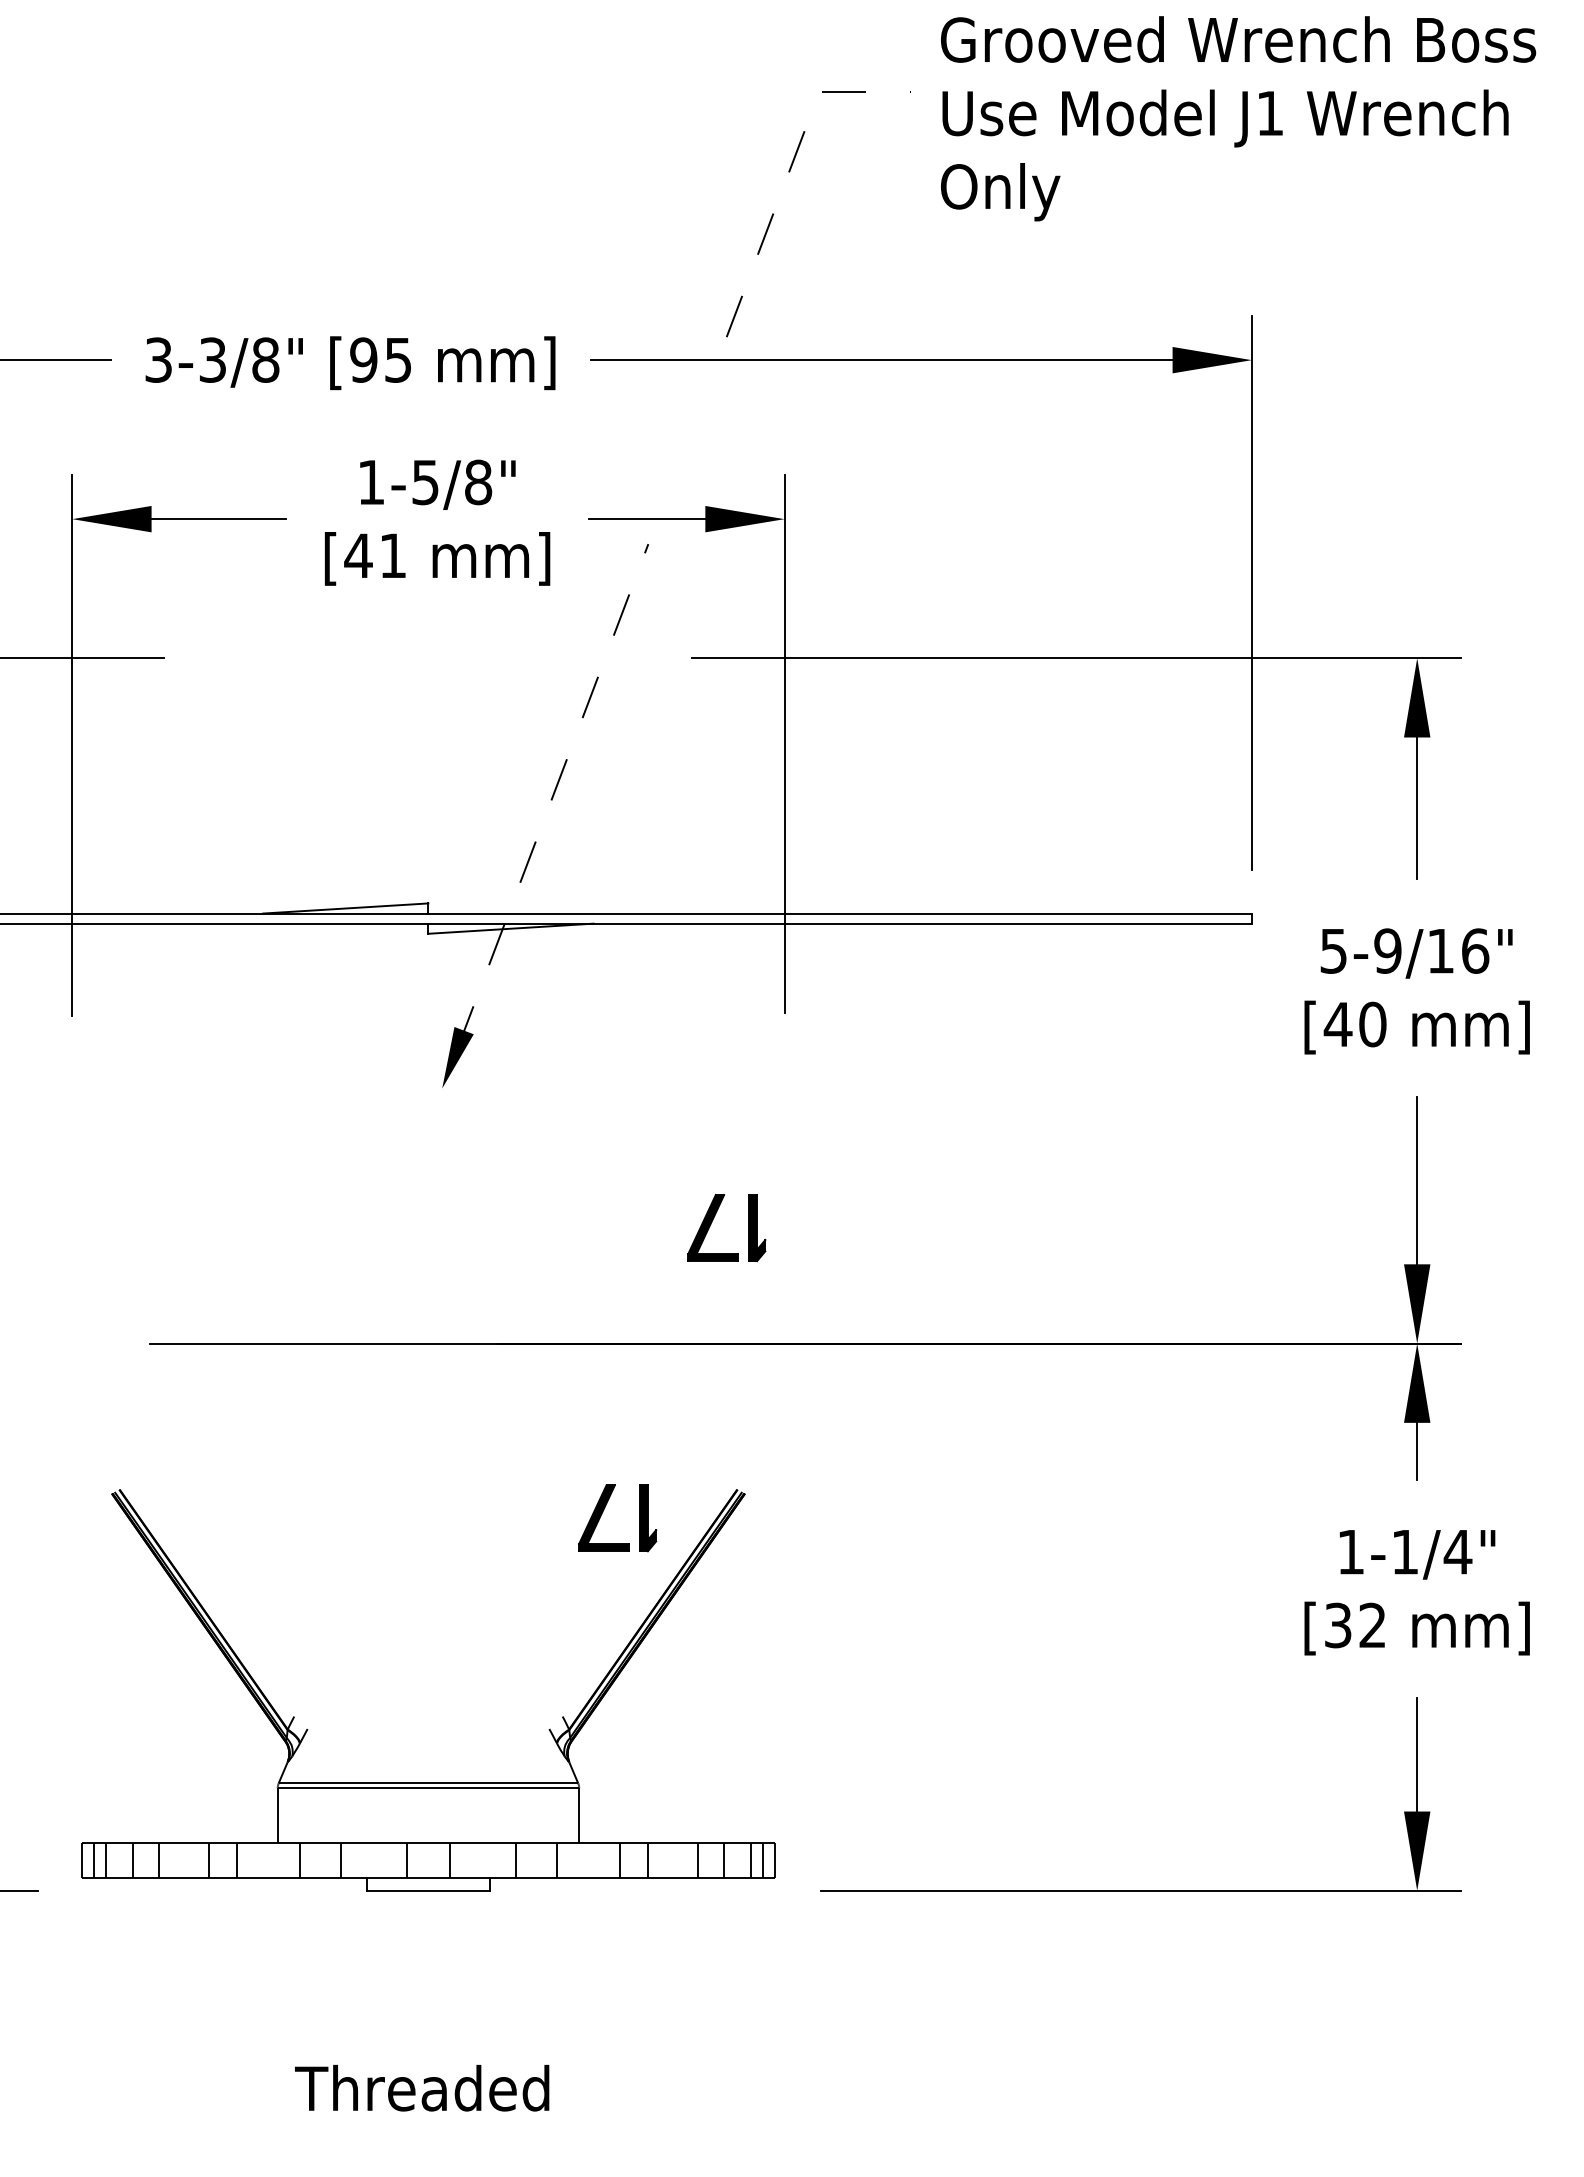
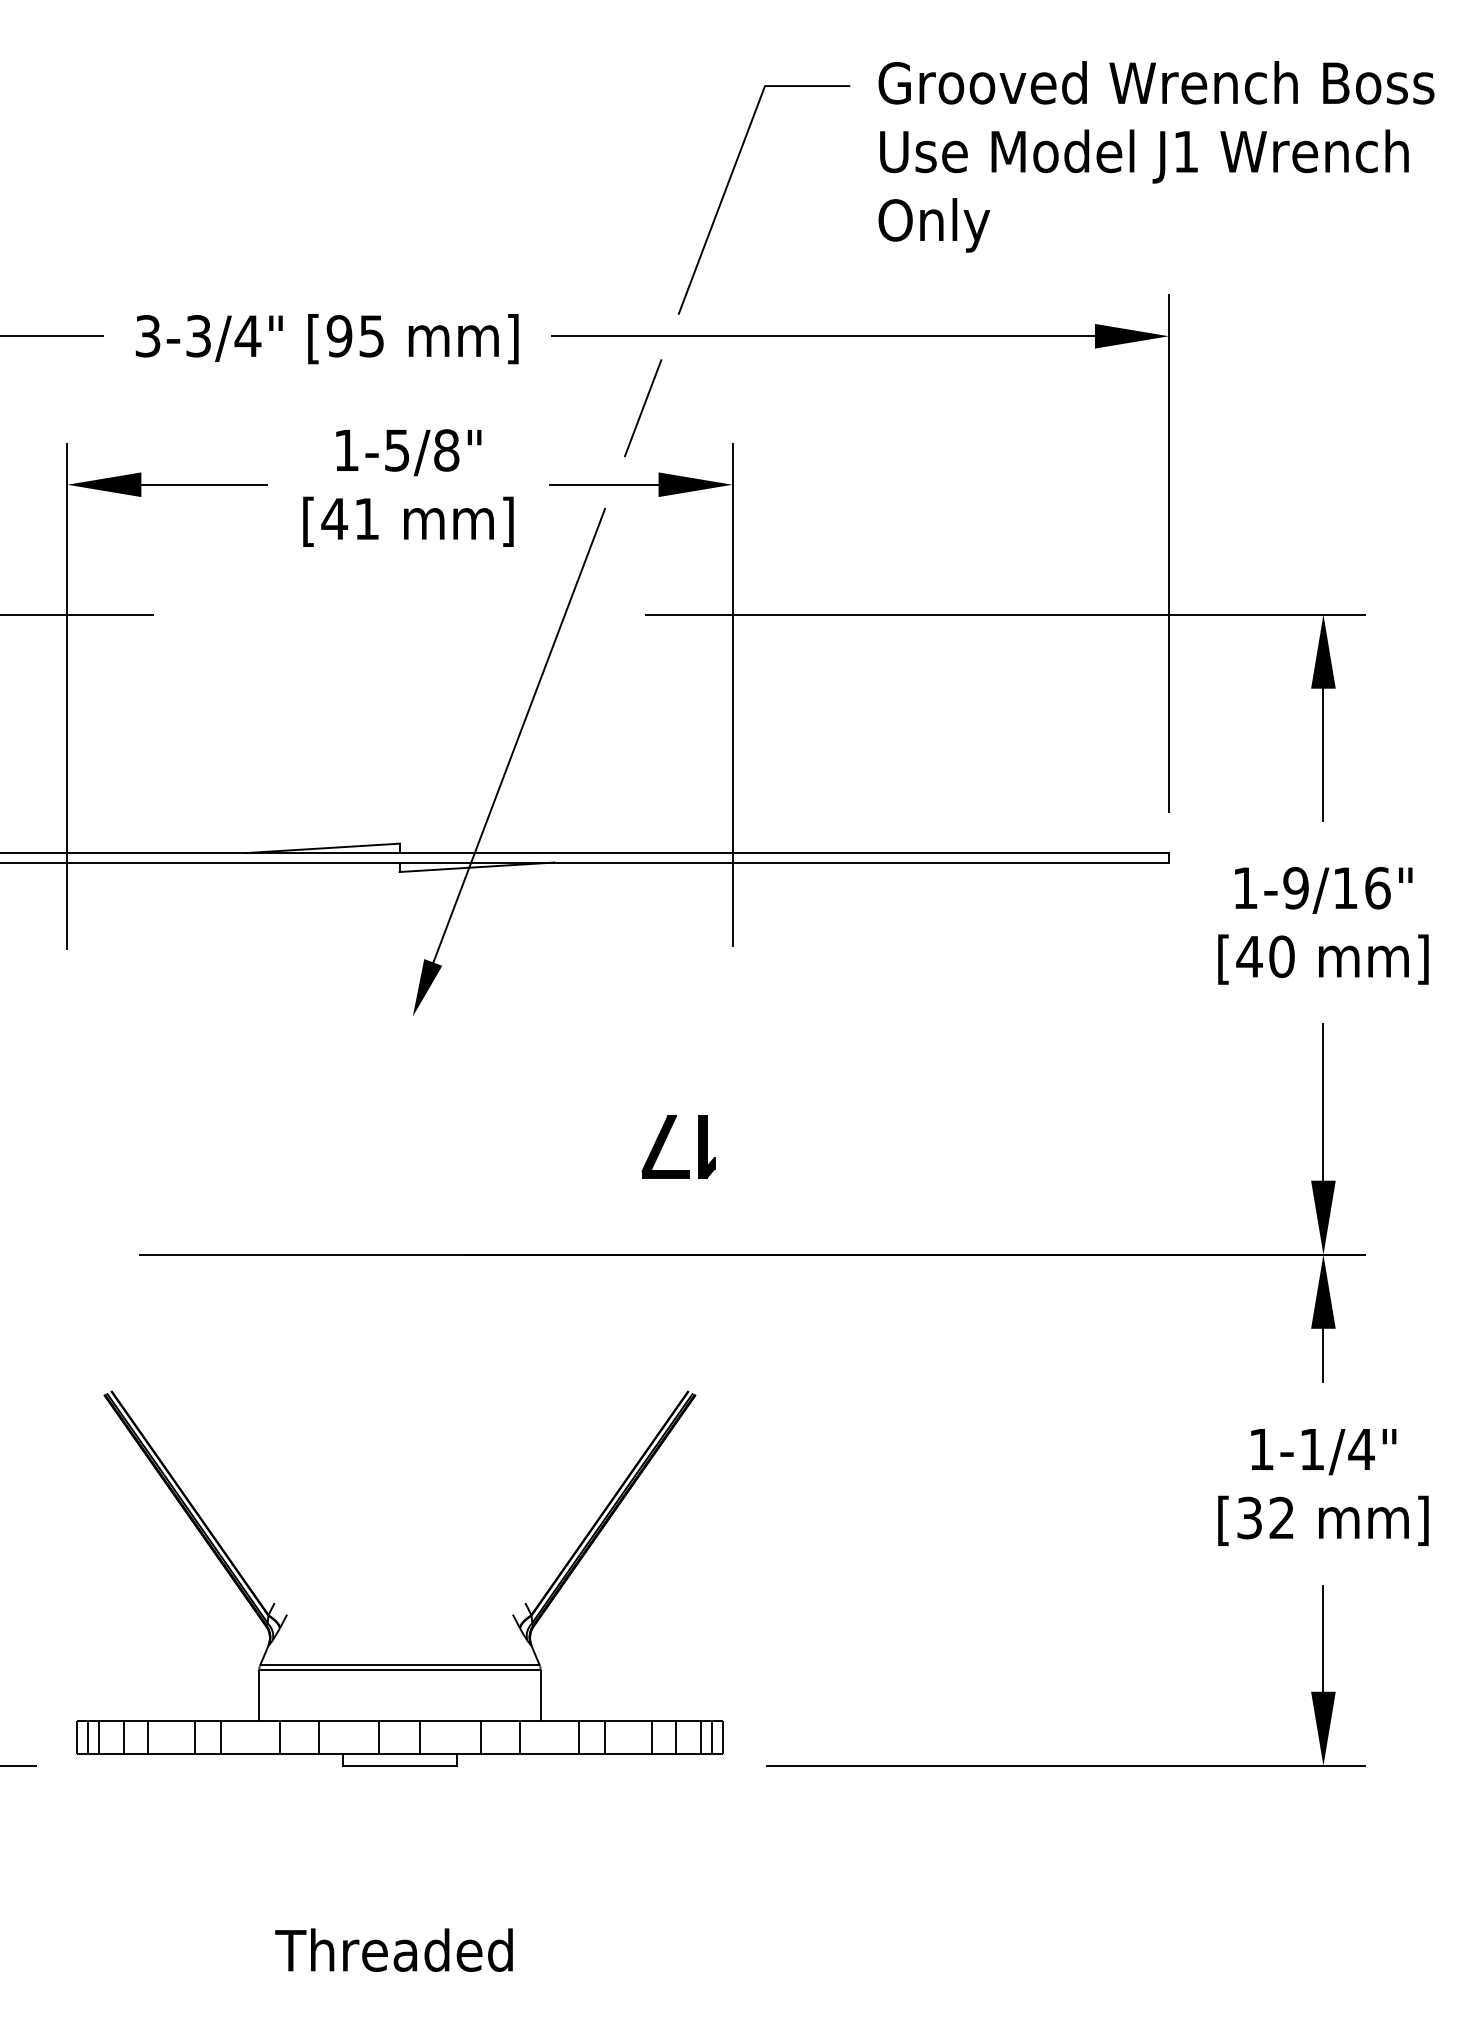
text: (1238, 118) -> (1156, 156), moved
line: (789, 170) -> (737, 159), dashed -> solid
text: (265, 360) -> (247, 336), 3-3/8" -> 3-3/4"
line: (688, 437) -> (642, 408), added
line: (553, 795) -> (516, 742), dashed -> solid
text: (1333, 951) -> (1245, 888), 5-9/16" -> 1-9/16"
part: (604, 1510) -> (564, 1410), removed

